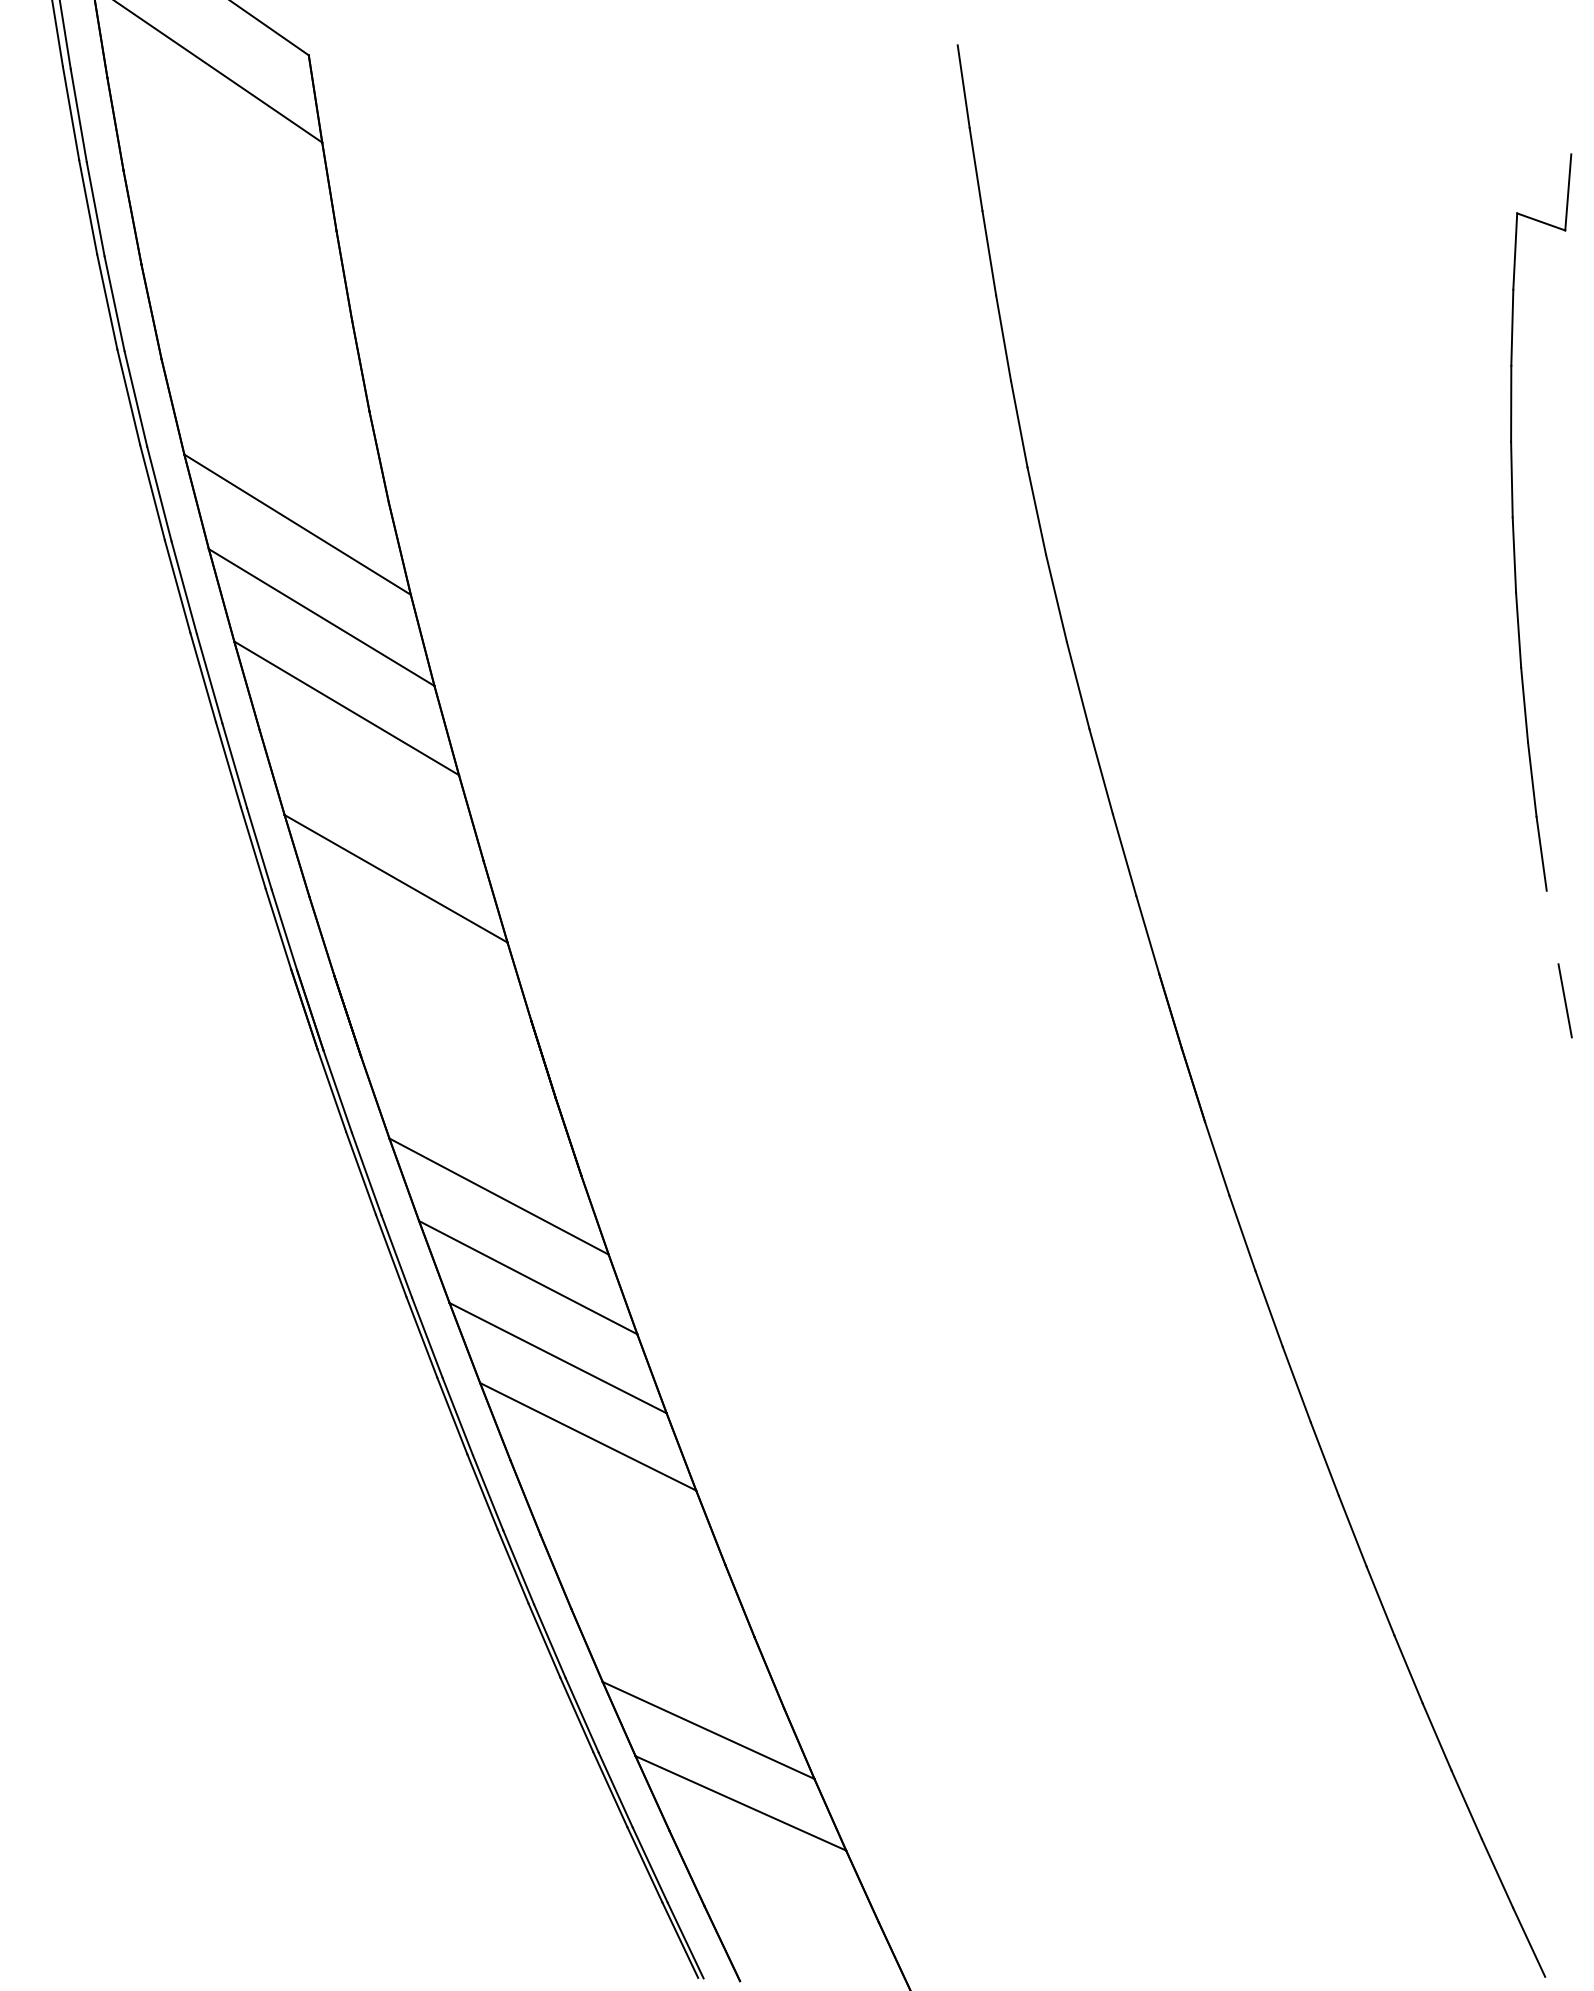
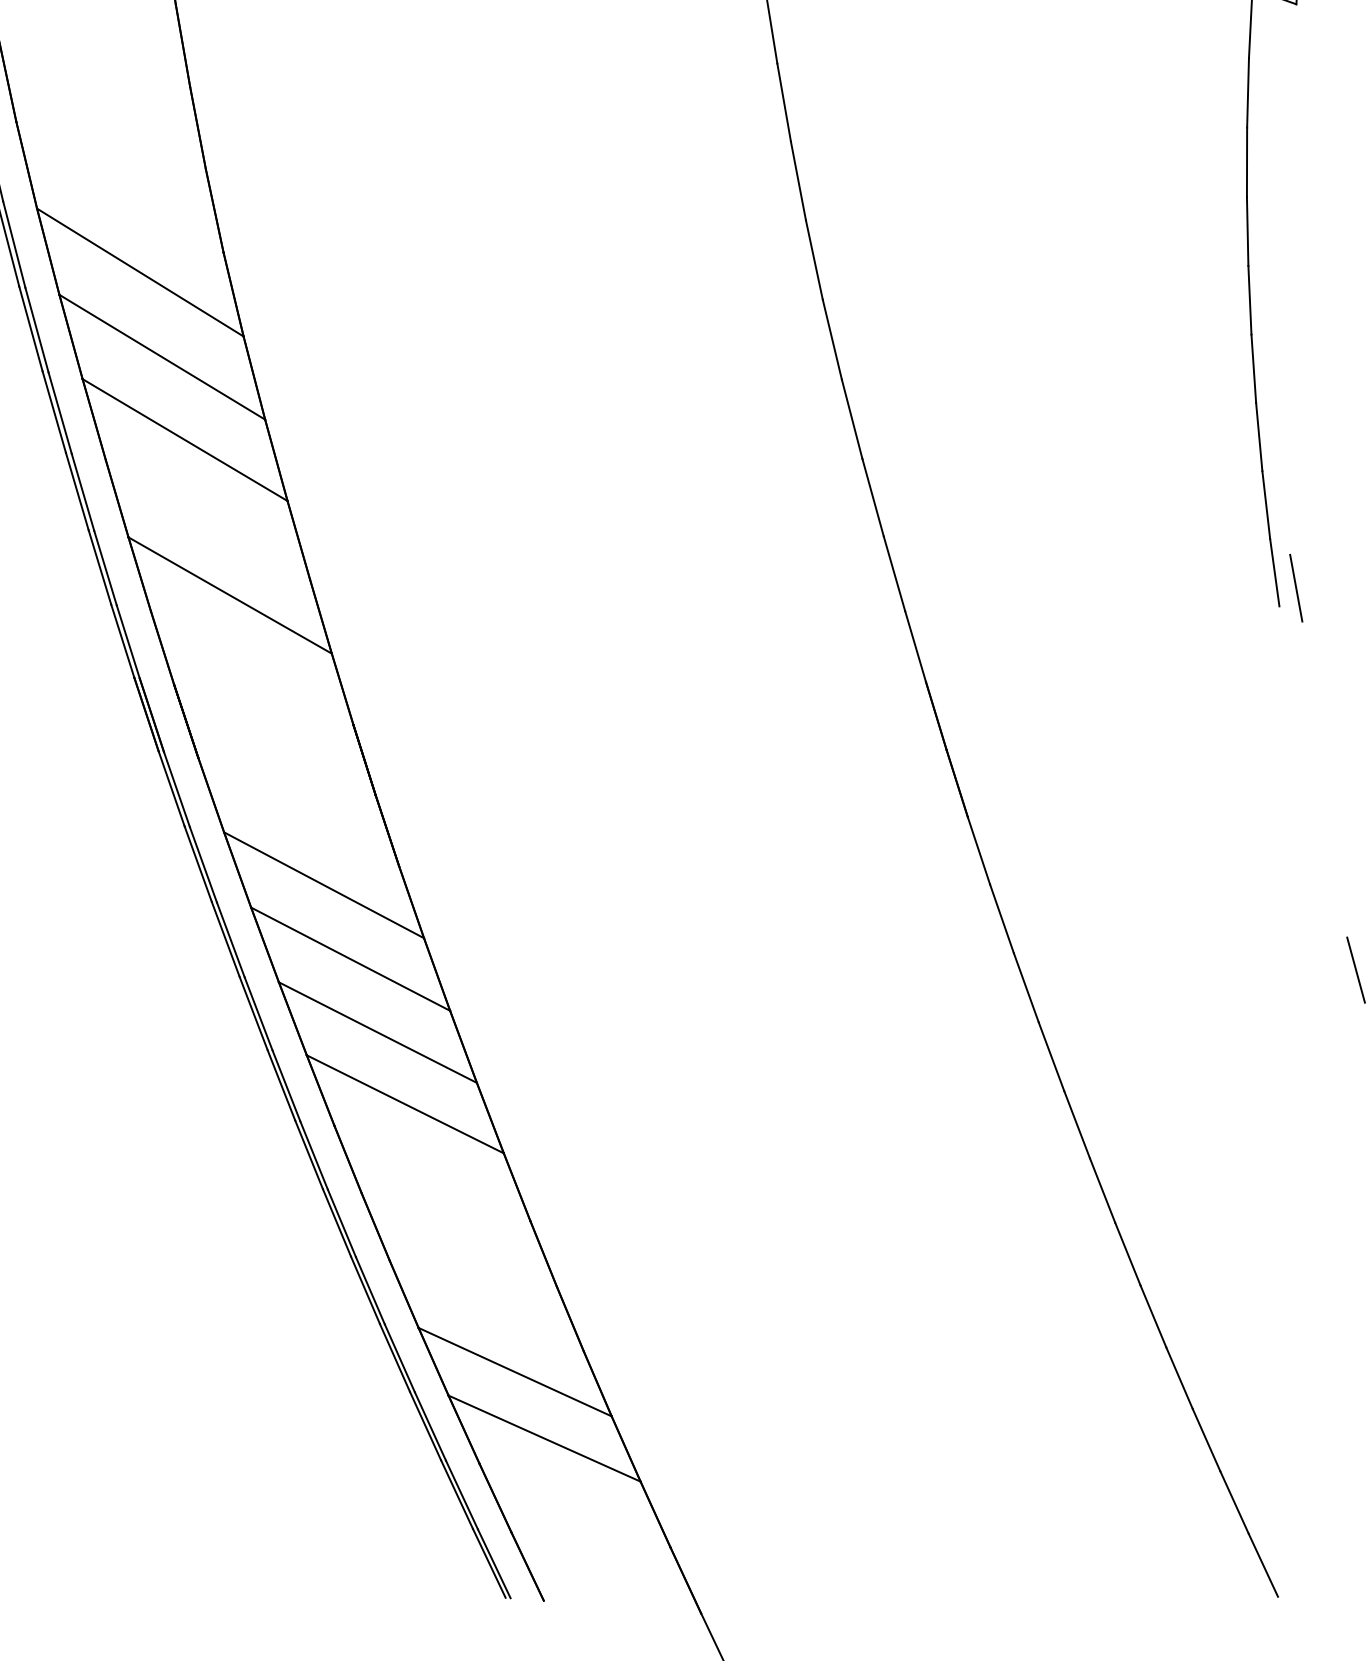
line: (1564, 1000) -> (1295, 587), moved

